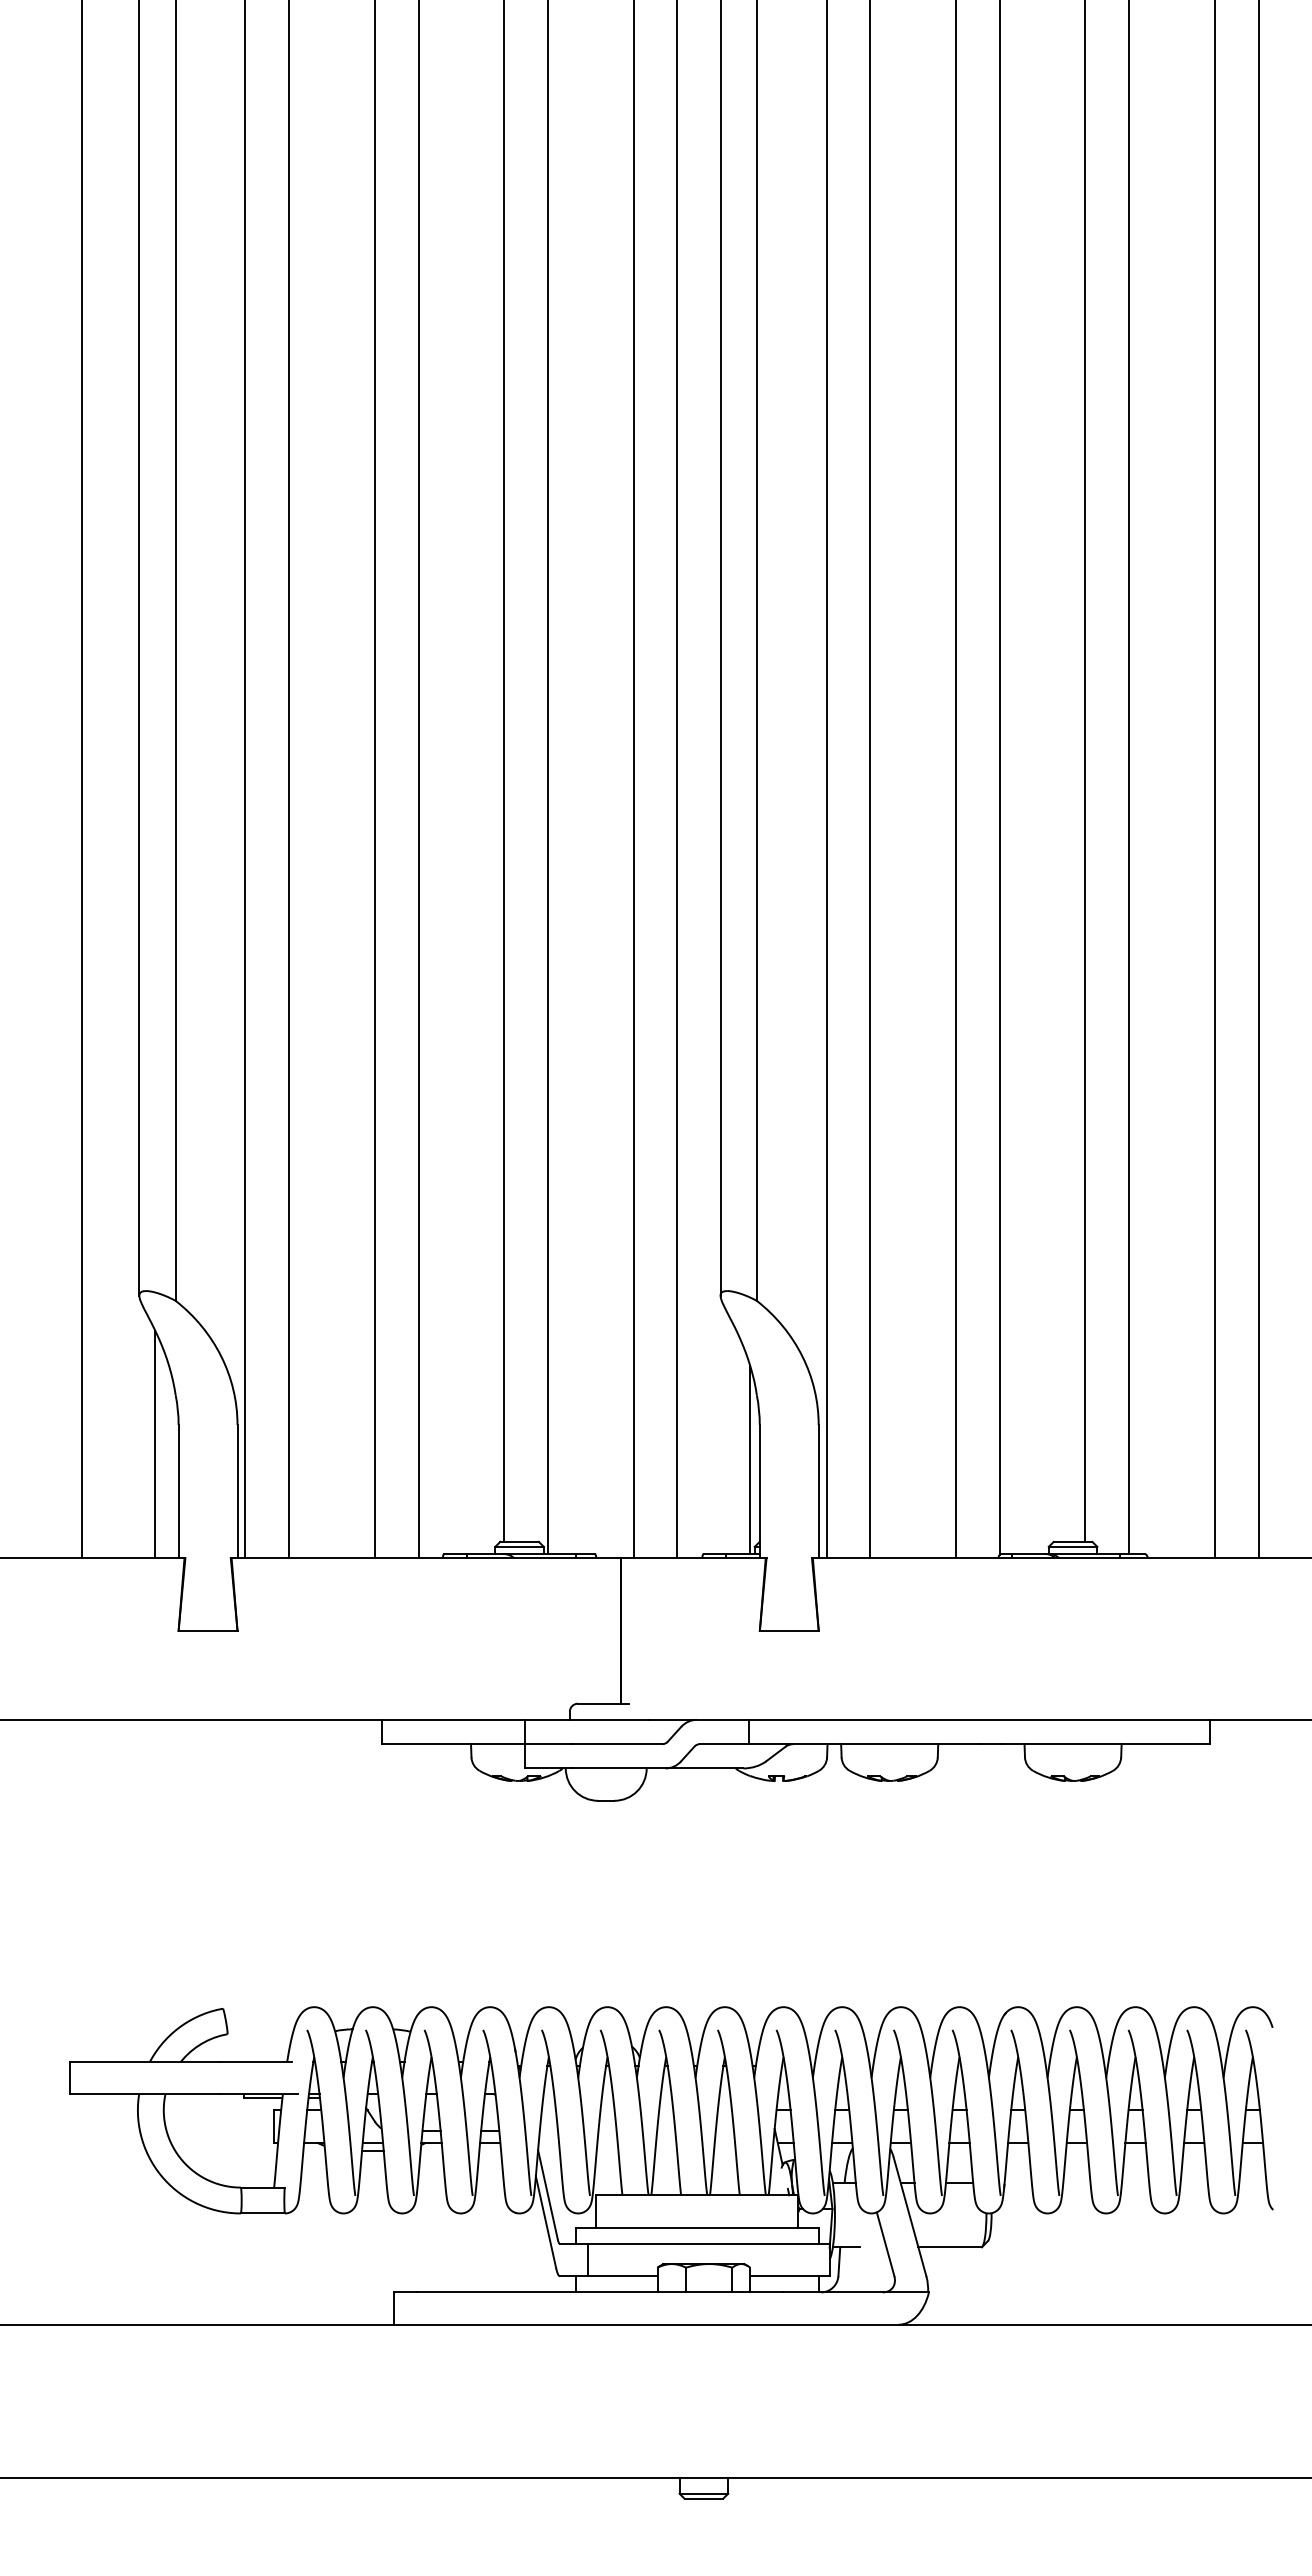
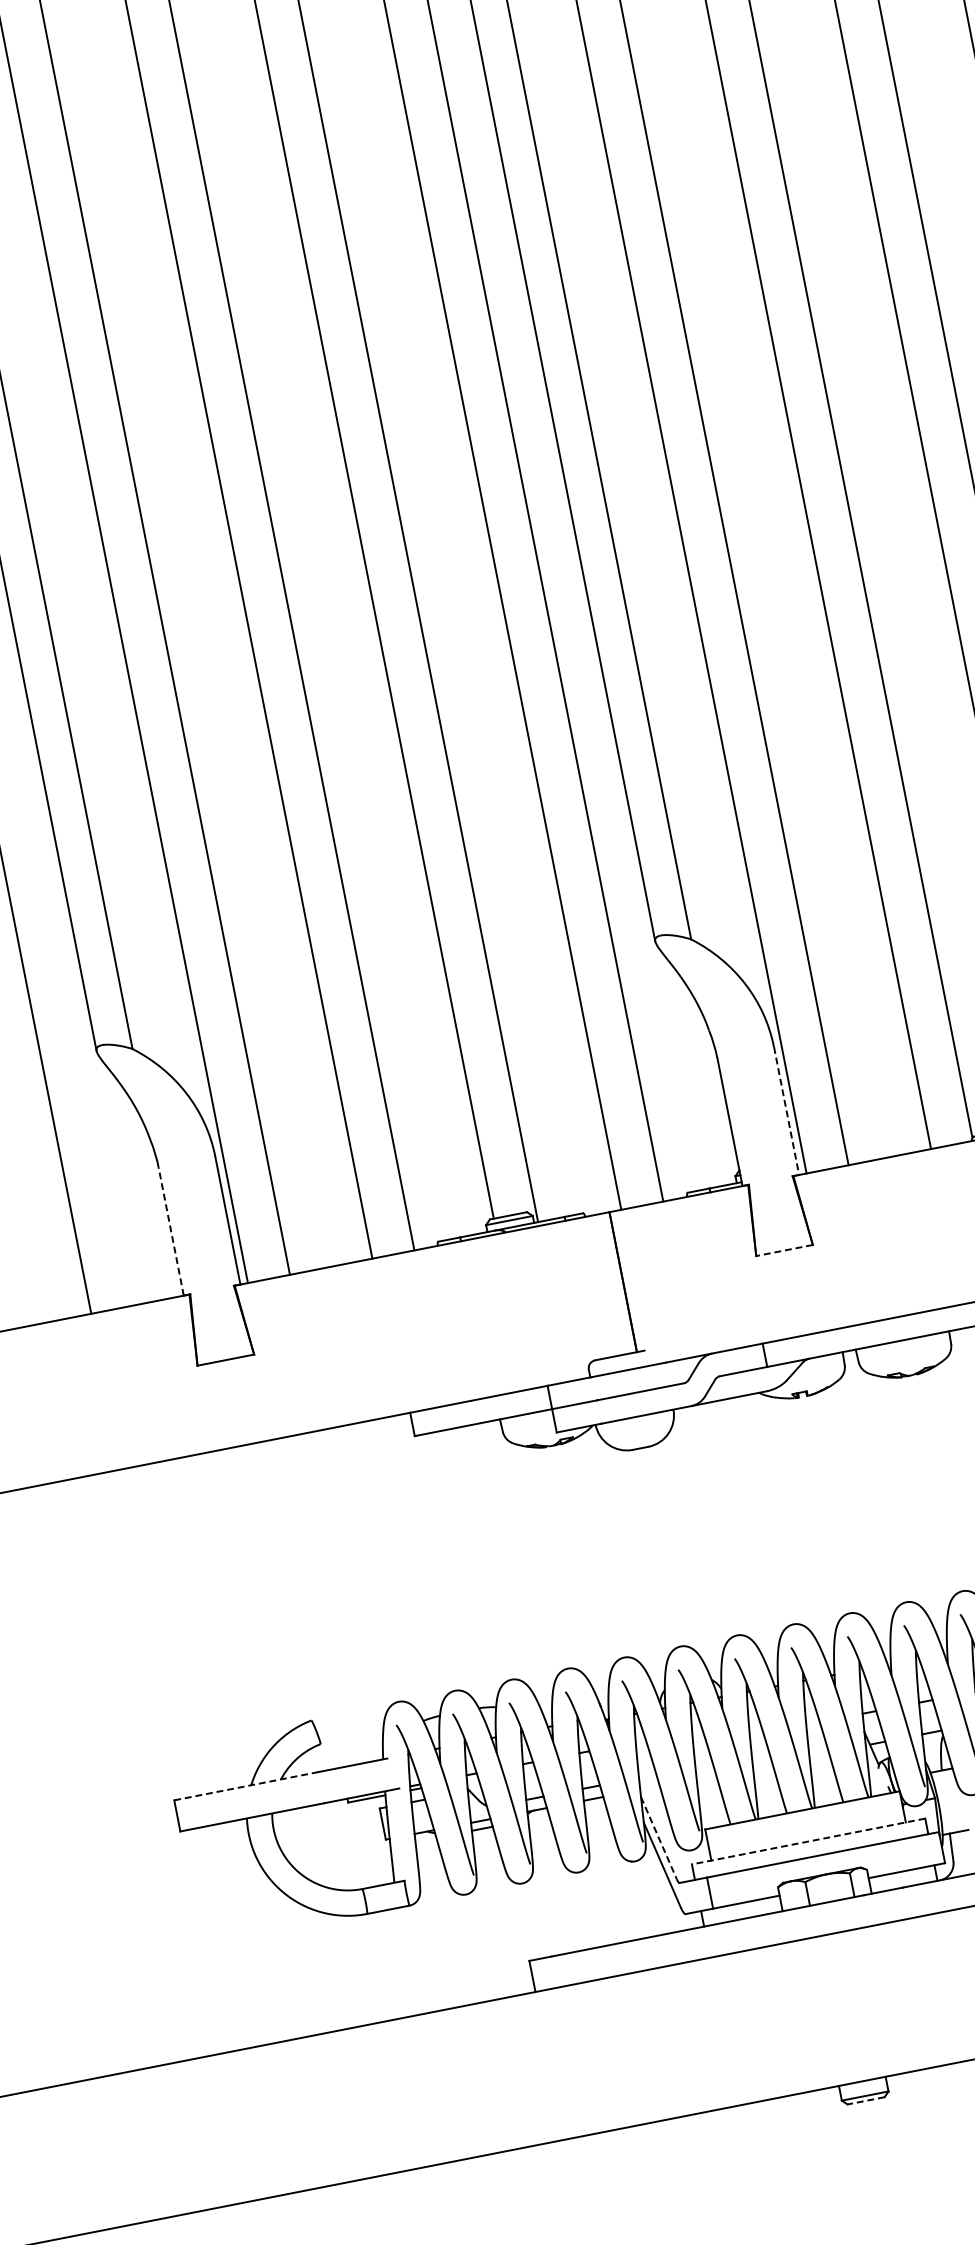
line: (155, 1444) -> (140, 1190), removed
line: (750, 1460) -> (715, 1094), removed
line: (178, 1491) -> (171, 1231), solid -> dashed
line: (818, 1491) -> (786, 1110), solid -> dashed
line: (788, 1630) -> (783, 1250), solid -> dashed
line: (144, 2061) -> (245, 1786), solid -> dashed
line: (547, 2194) -> (658, 1837), solid -> dashed
line: (696, 2227) -> (807, 1841), solid -> dashed
line: (703, 2498) -> (865, 2100), solid -> dashed

